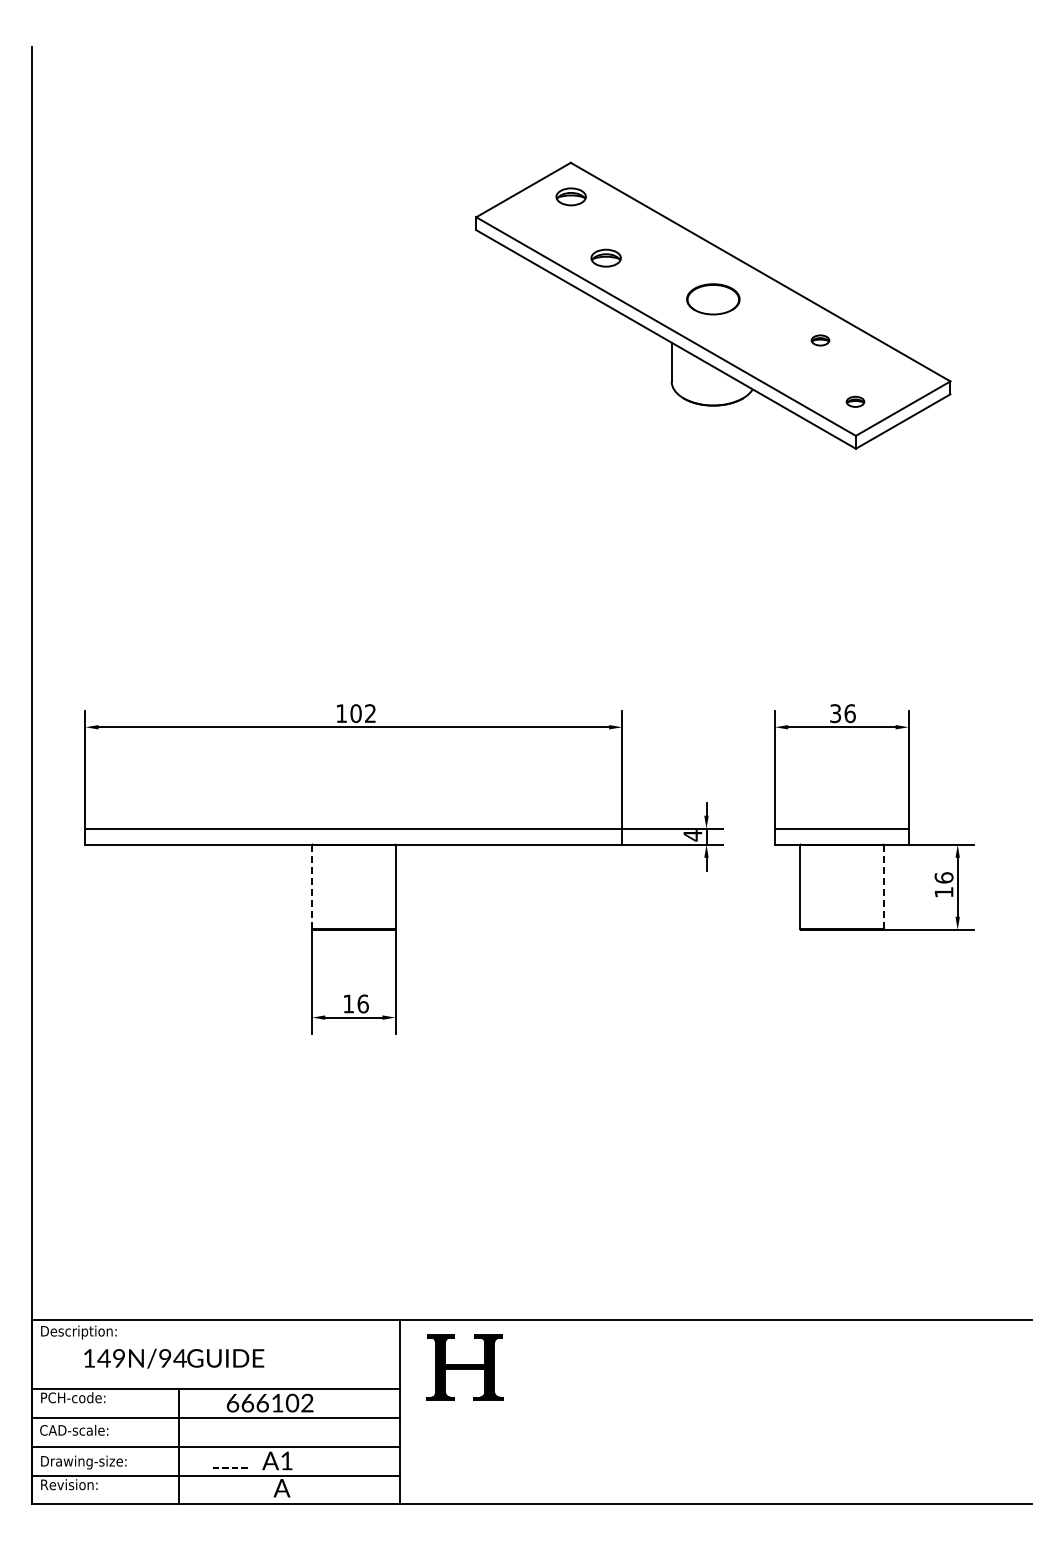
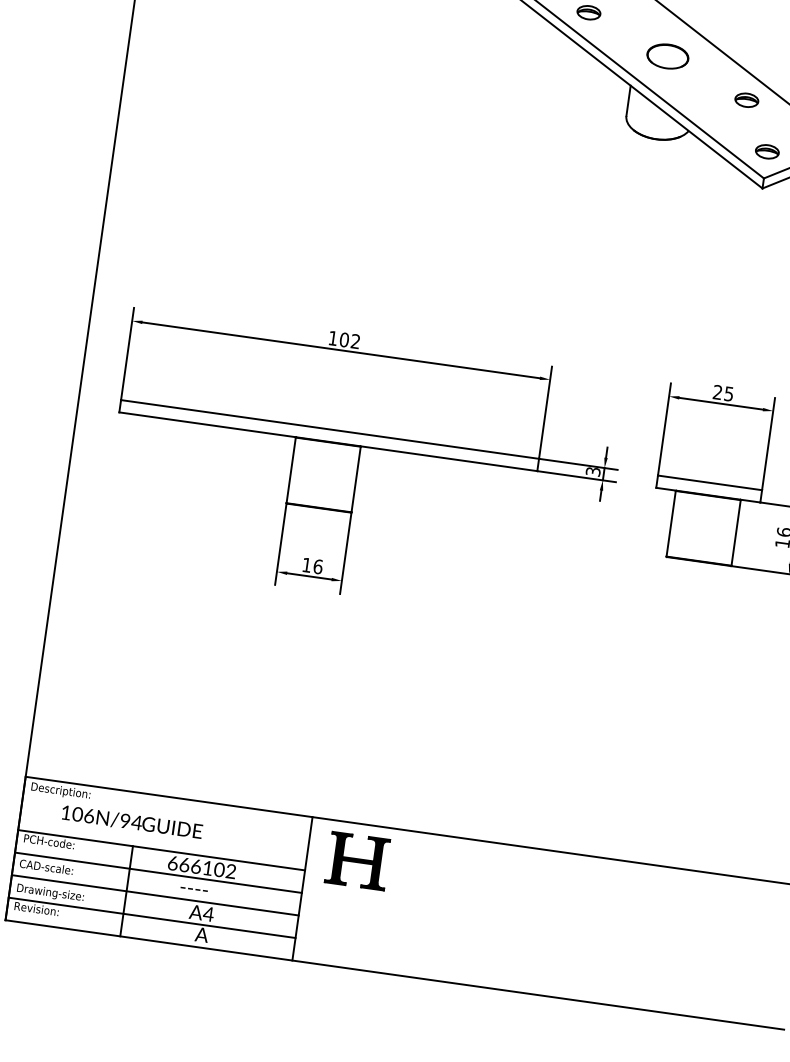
part: (820, 340) -> (746, 100), size x1.67
part: (855, 401) -> (767, 151), size x1.67
text: (842, 713) -> (723, 393), 36 -> 25
text: (692, 835) -> (592, 471), 4 -> 3
line: (312, 887) -> (291, 470), dashed -> solid
line: (883, 887) -> (736, 533), dashed -> solid
text: (111, 1358) -> (83, 815), 149N/94 -> 106N/94
text: (286, 1460) -> (208, 913), A1 -> A4
text: (230, 1467) -> (194, 888), moved

